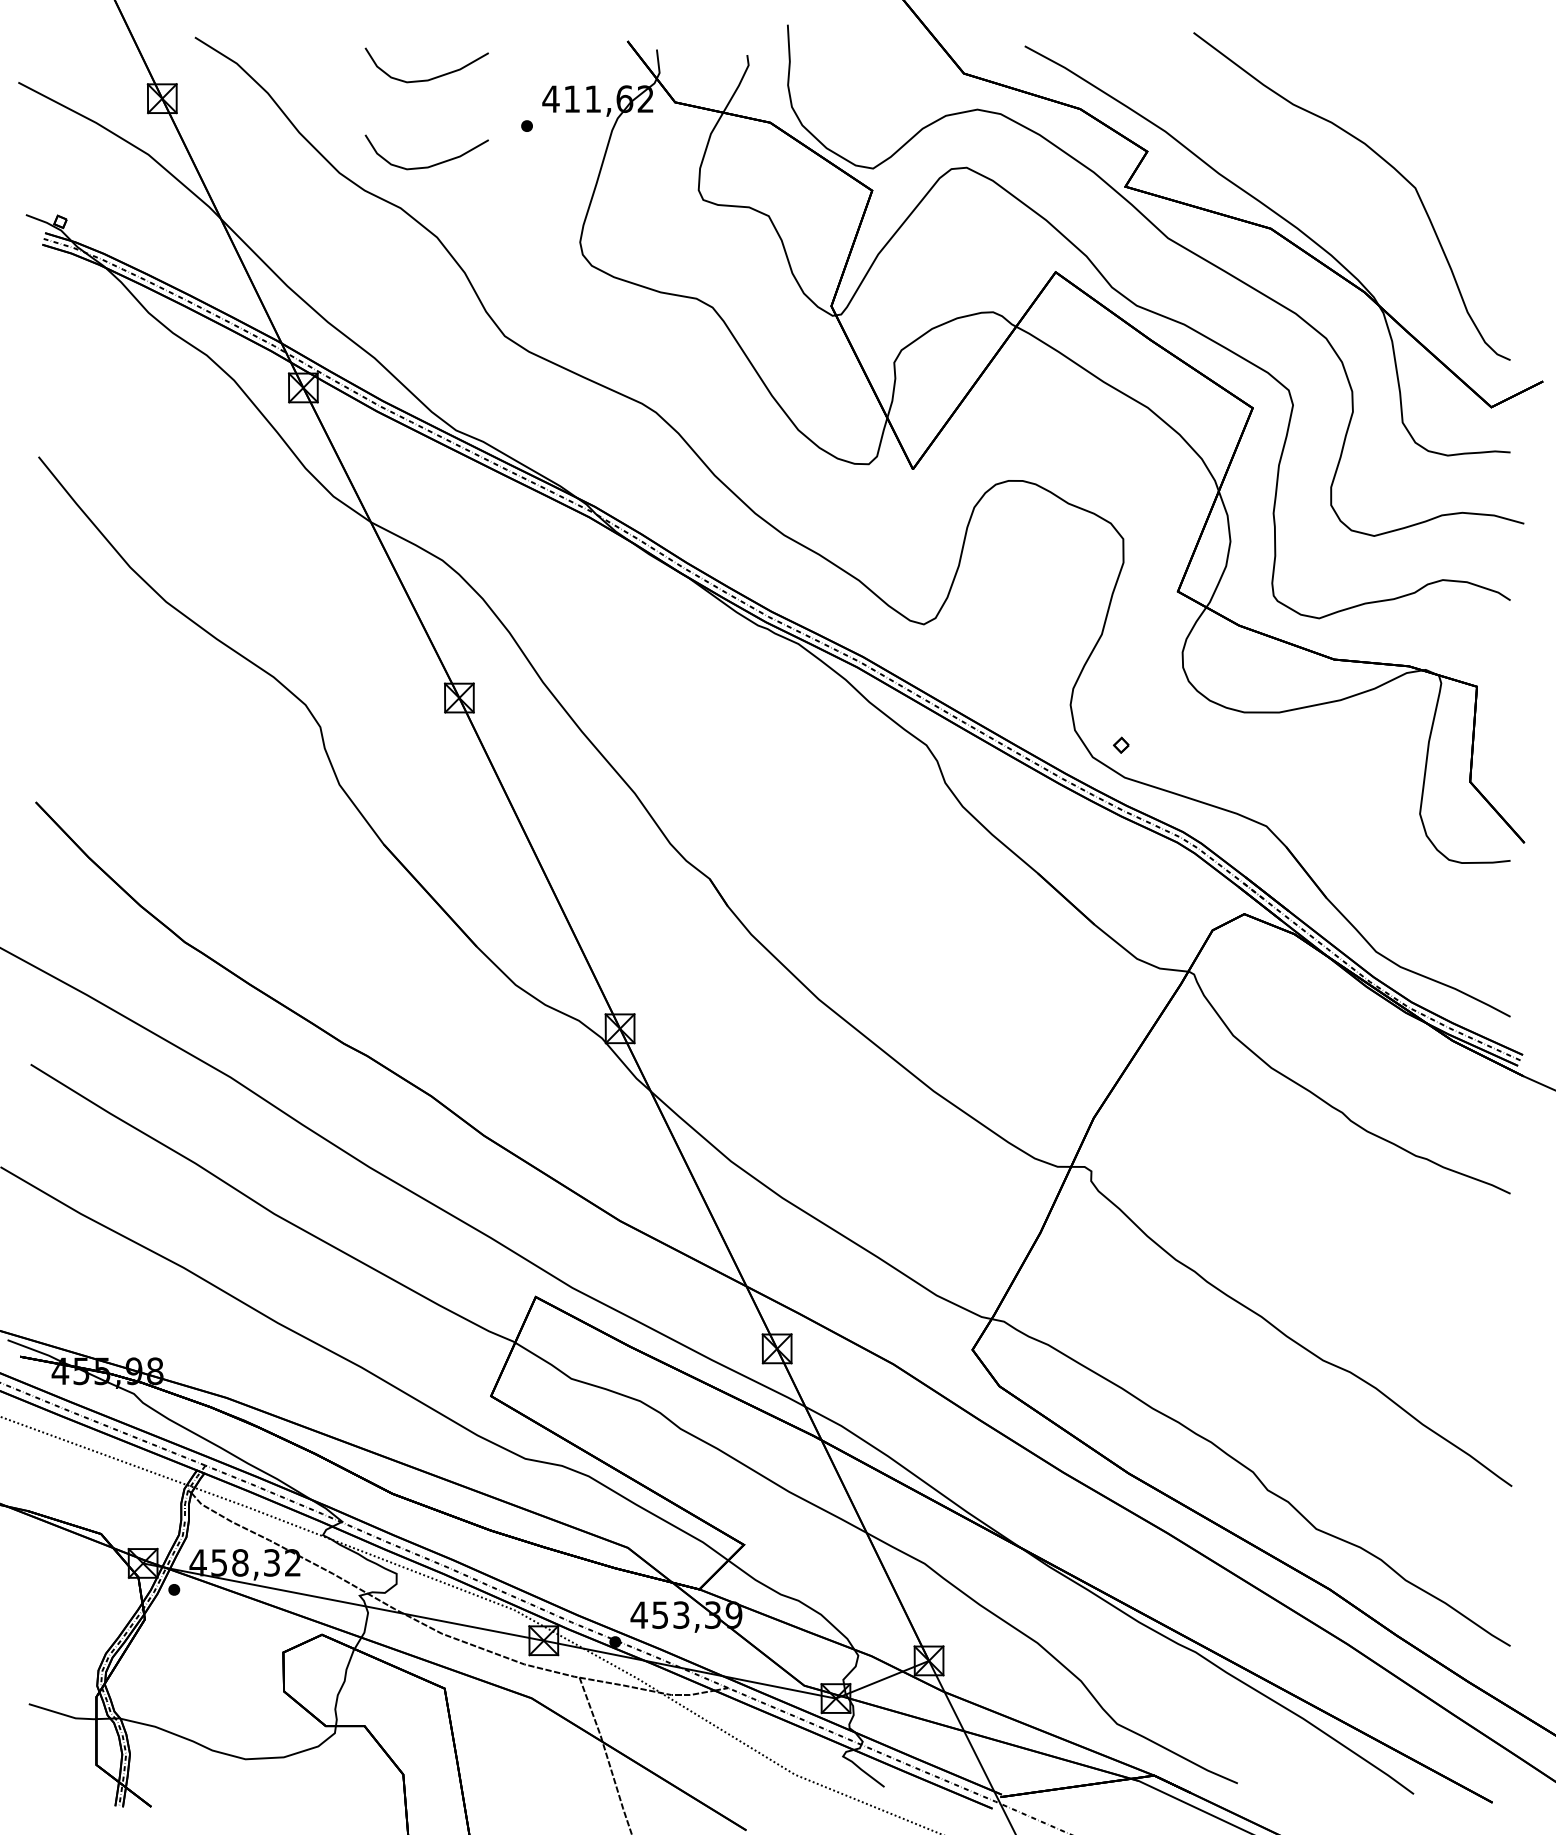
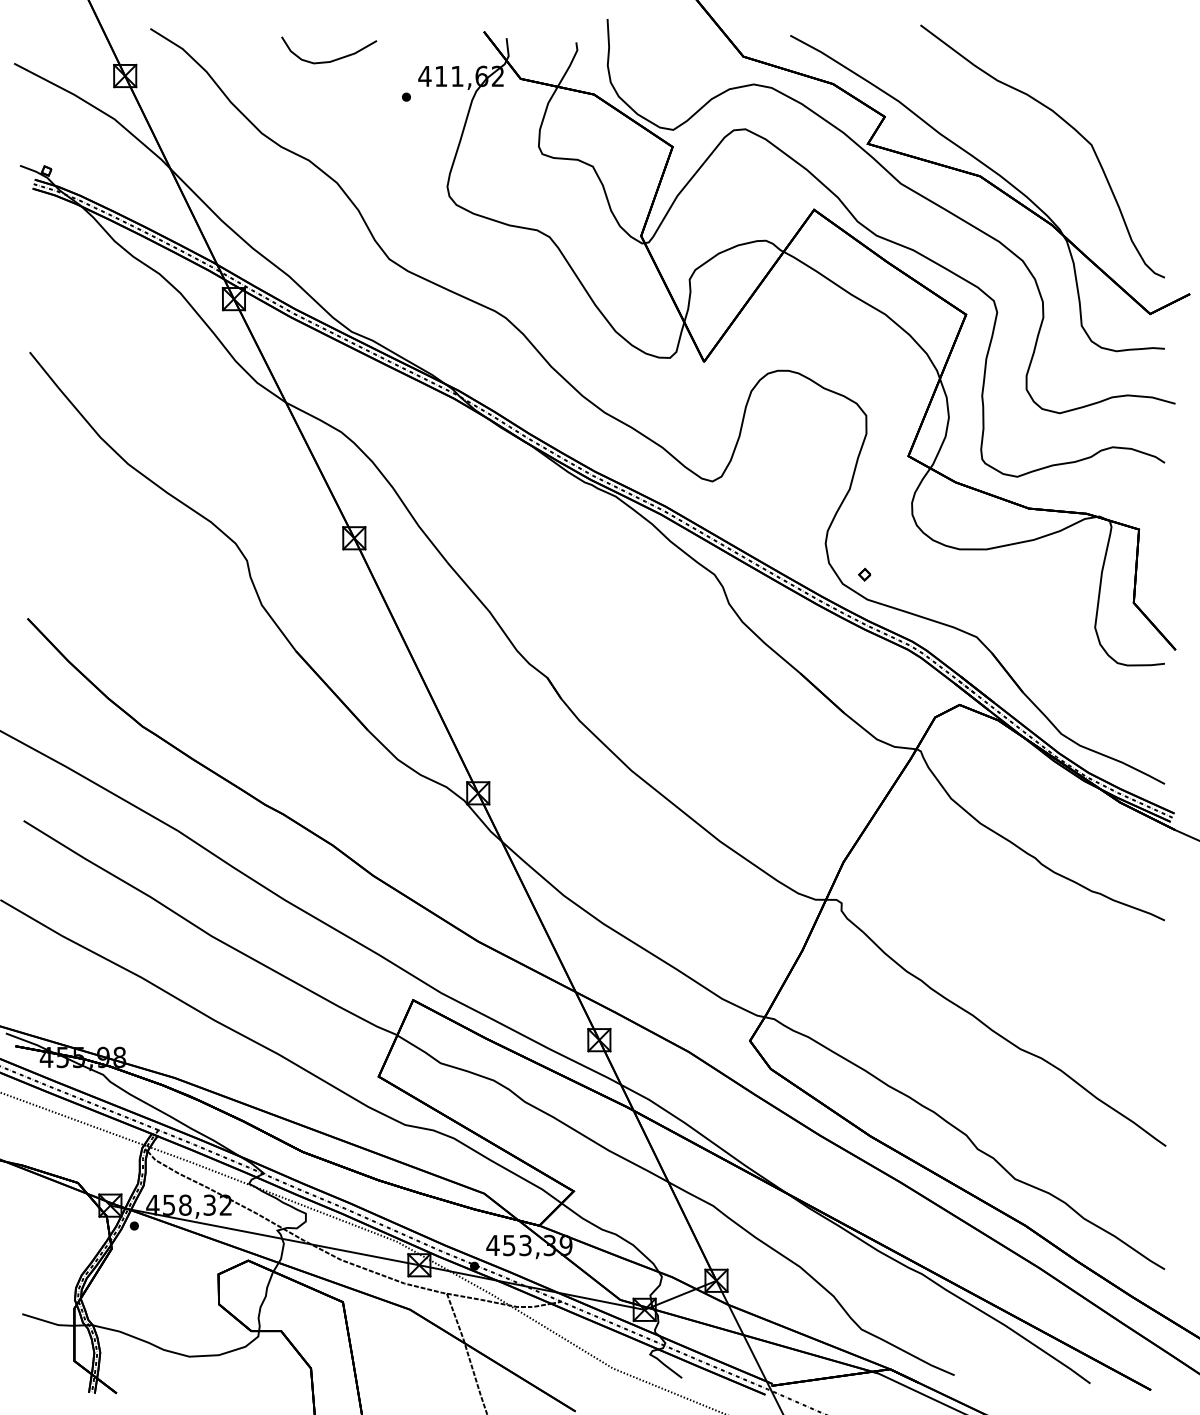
curve: (430, 165) -> (332, 127), removed

